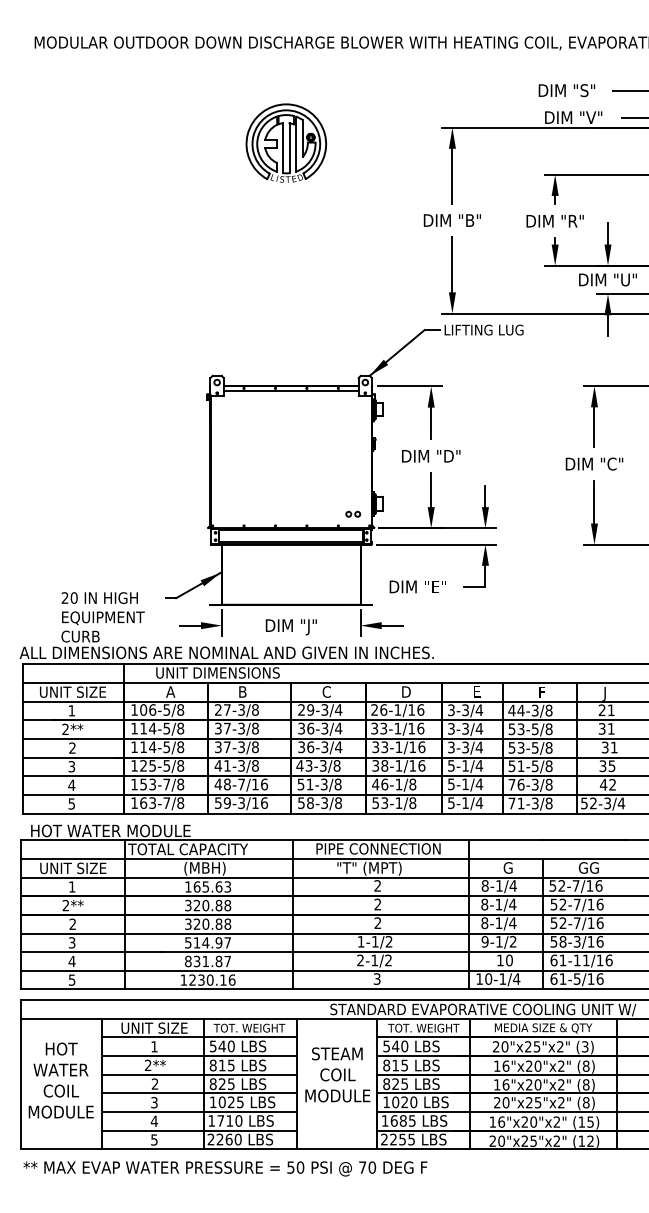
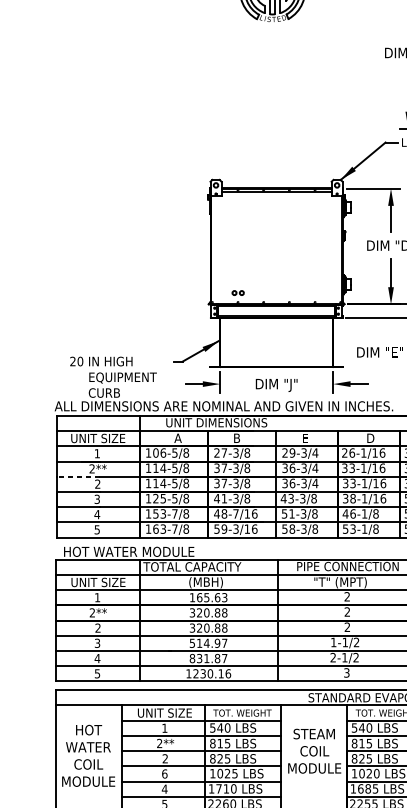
part: (353, 513) -> (238, 292), moved
text: (99, 597) -> (101, 361), moved
text: (326, 691) -> (305, 437), C -> E
line: (48, 738) -> (78, 476), solid -> dashed
text: (154, 1102) -> (164, 773), 3 -> 6

